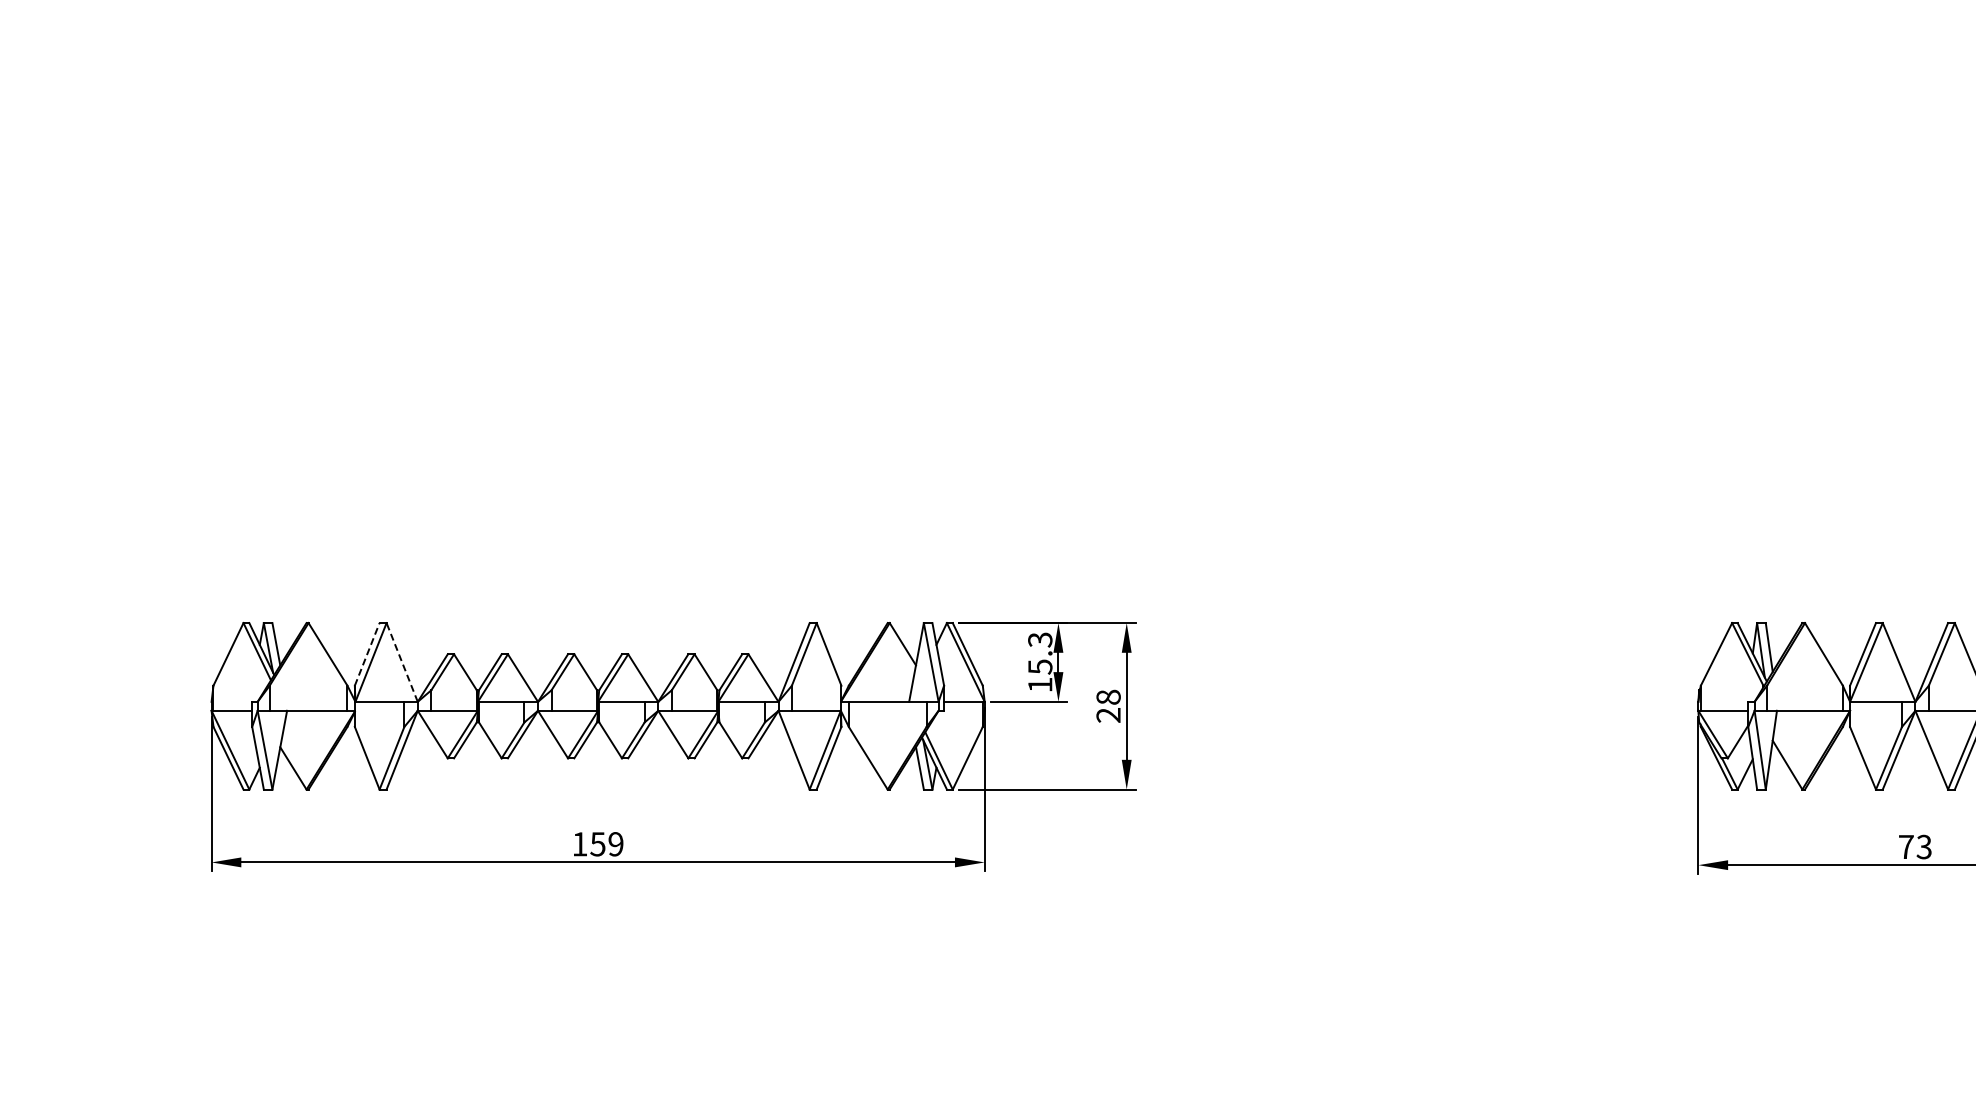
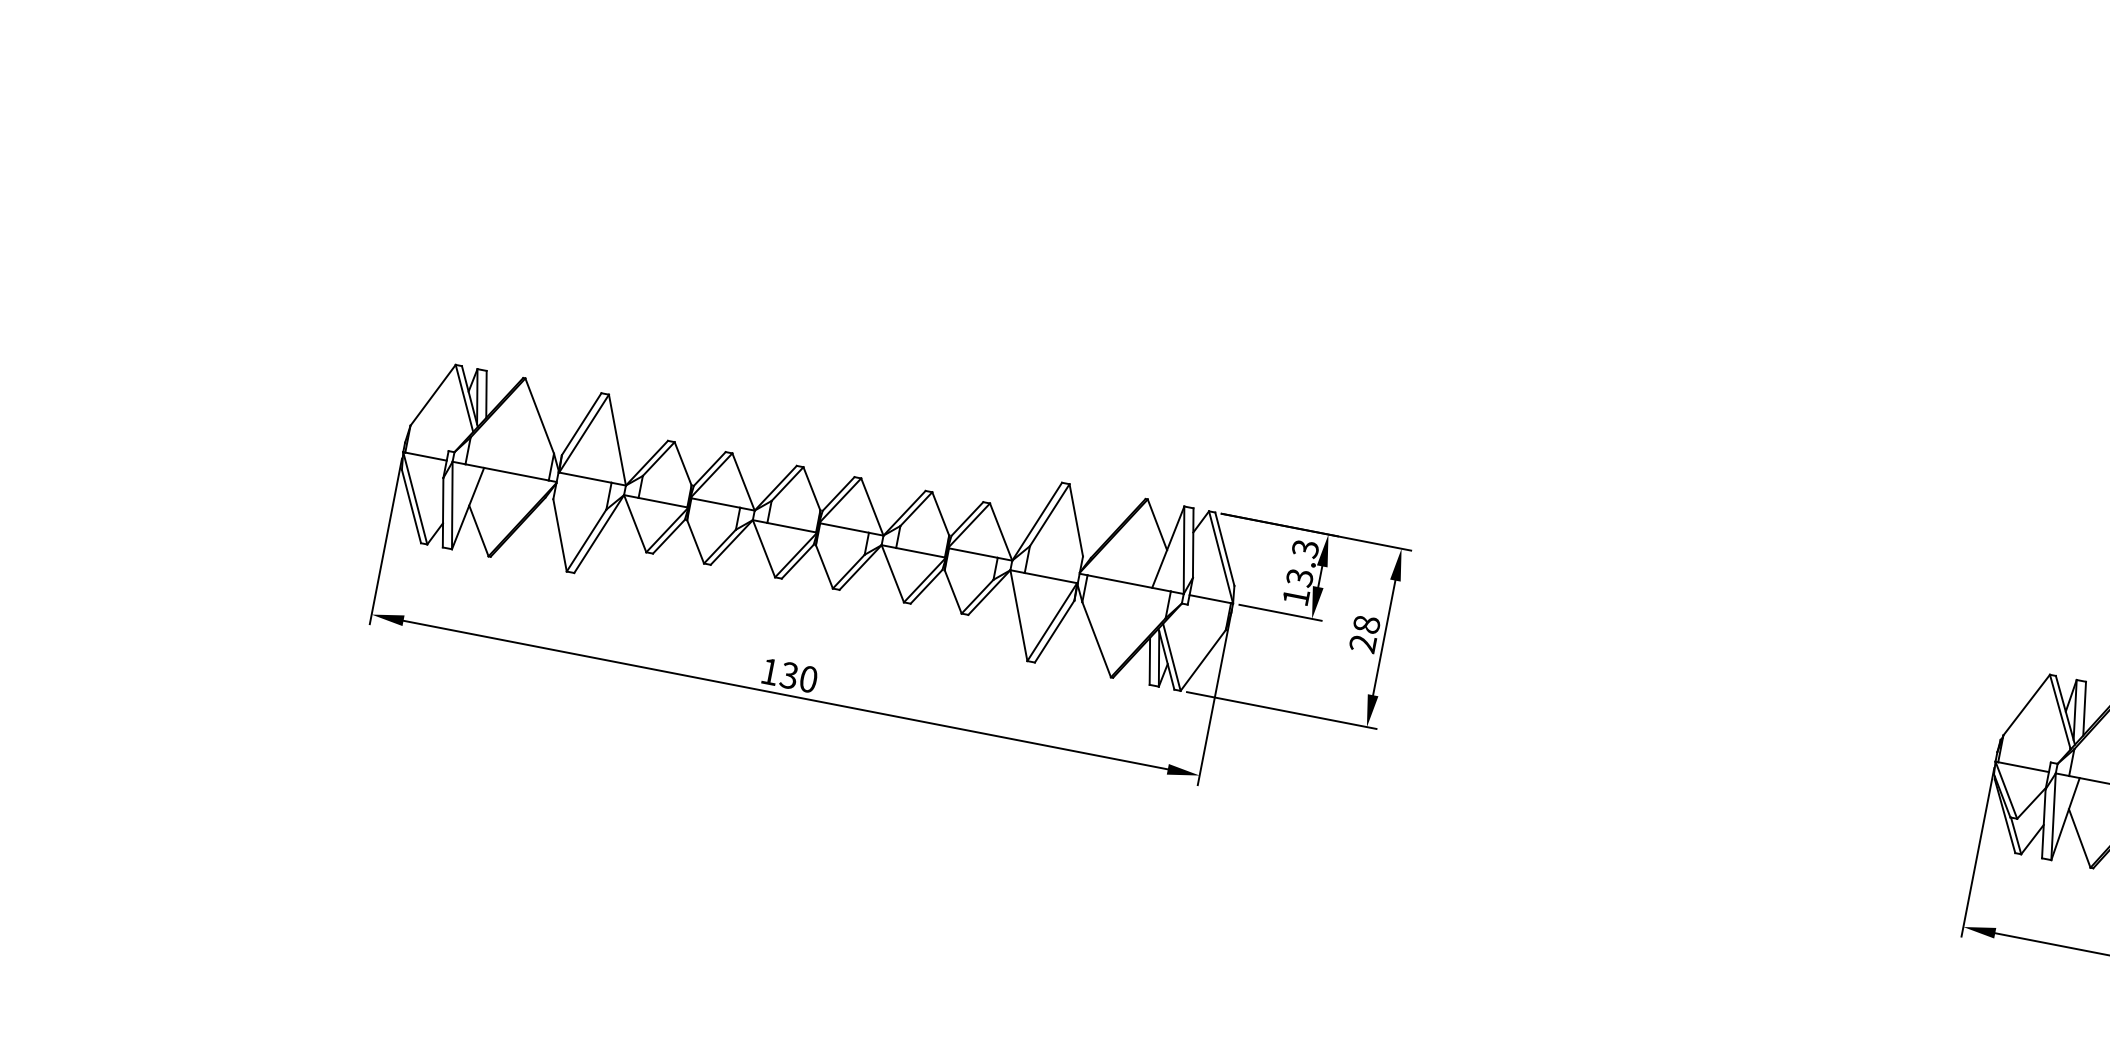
line: (367, 654) -> (581, 424), dashed -> solid
line: (402, 662) -> (617, 440), dashed -> solid
text: (1039, 666) -> (1299, 577), 15.3 -> 13.3
text: (607, 844) -> (799, 677), 159 -> 130

